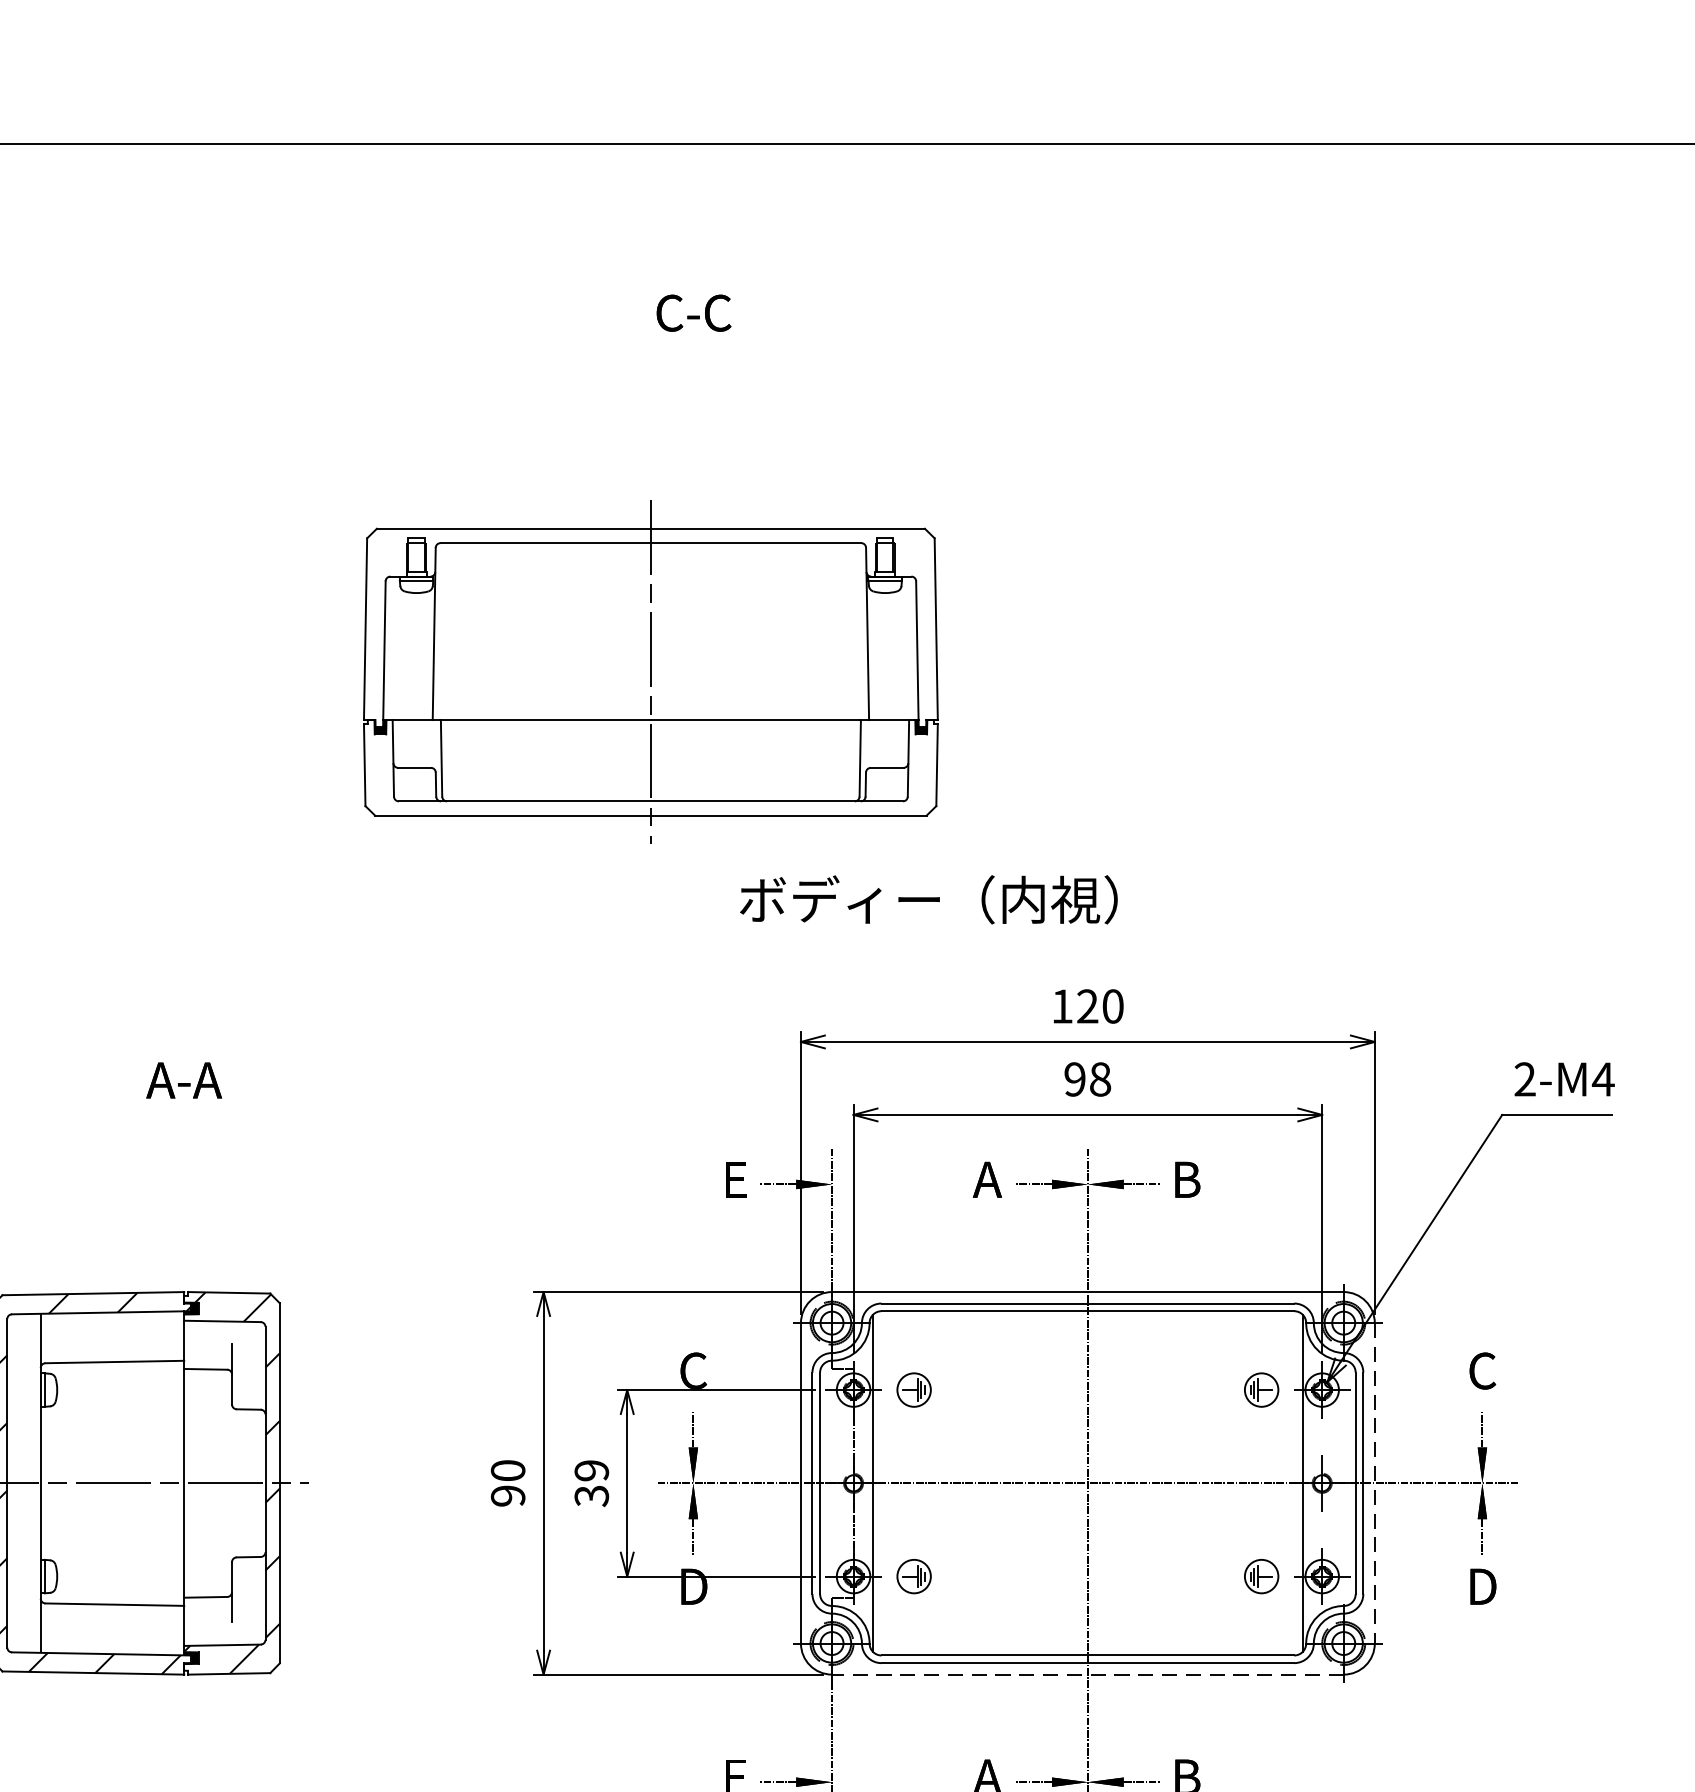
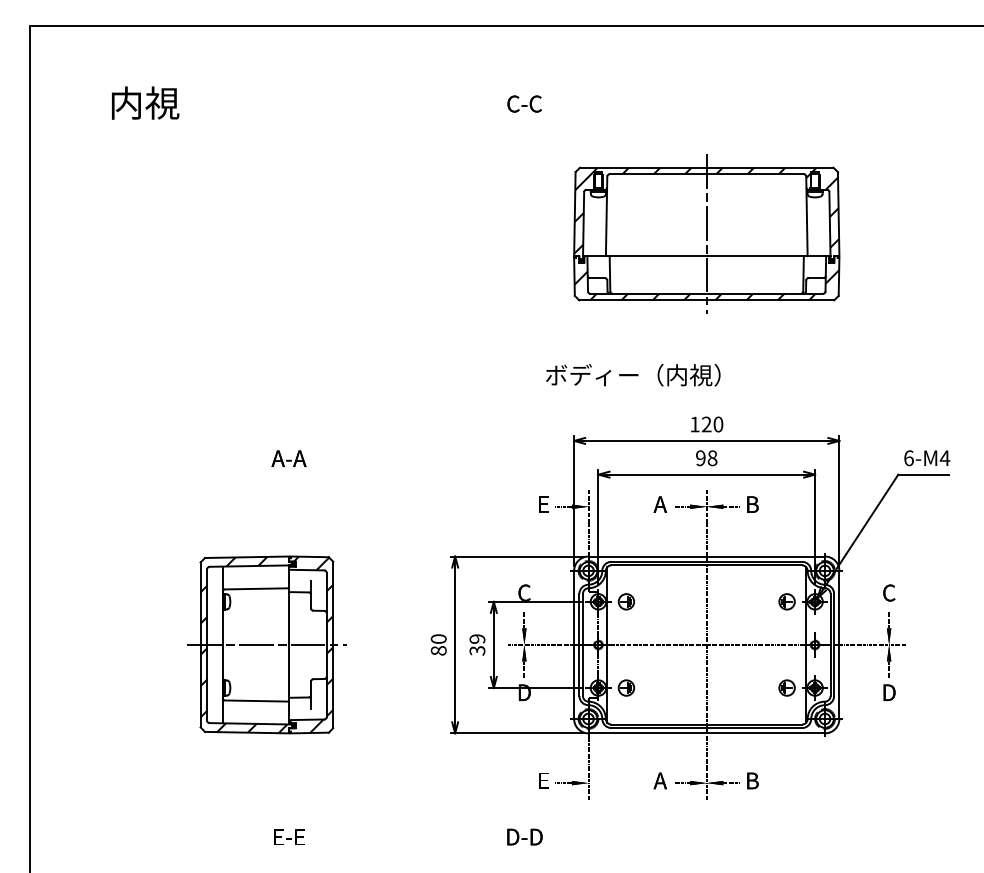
part: (650, 671) -> (706, 233), moved
text: (1524, 1079) -> (908, 458), 2-M4 -> 6-M4
line: (1375, 1484) -> (839, 645), dashed -> solid
text: (507, 1495) -> (438, 650), 90 -> 80
line: (1087, 1674) -> (706, 733), dashed -> solid

